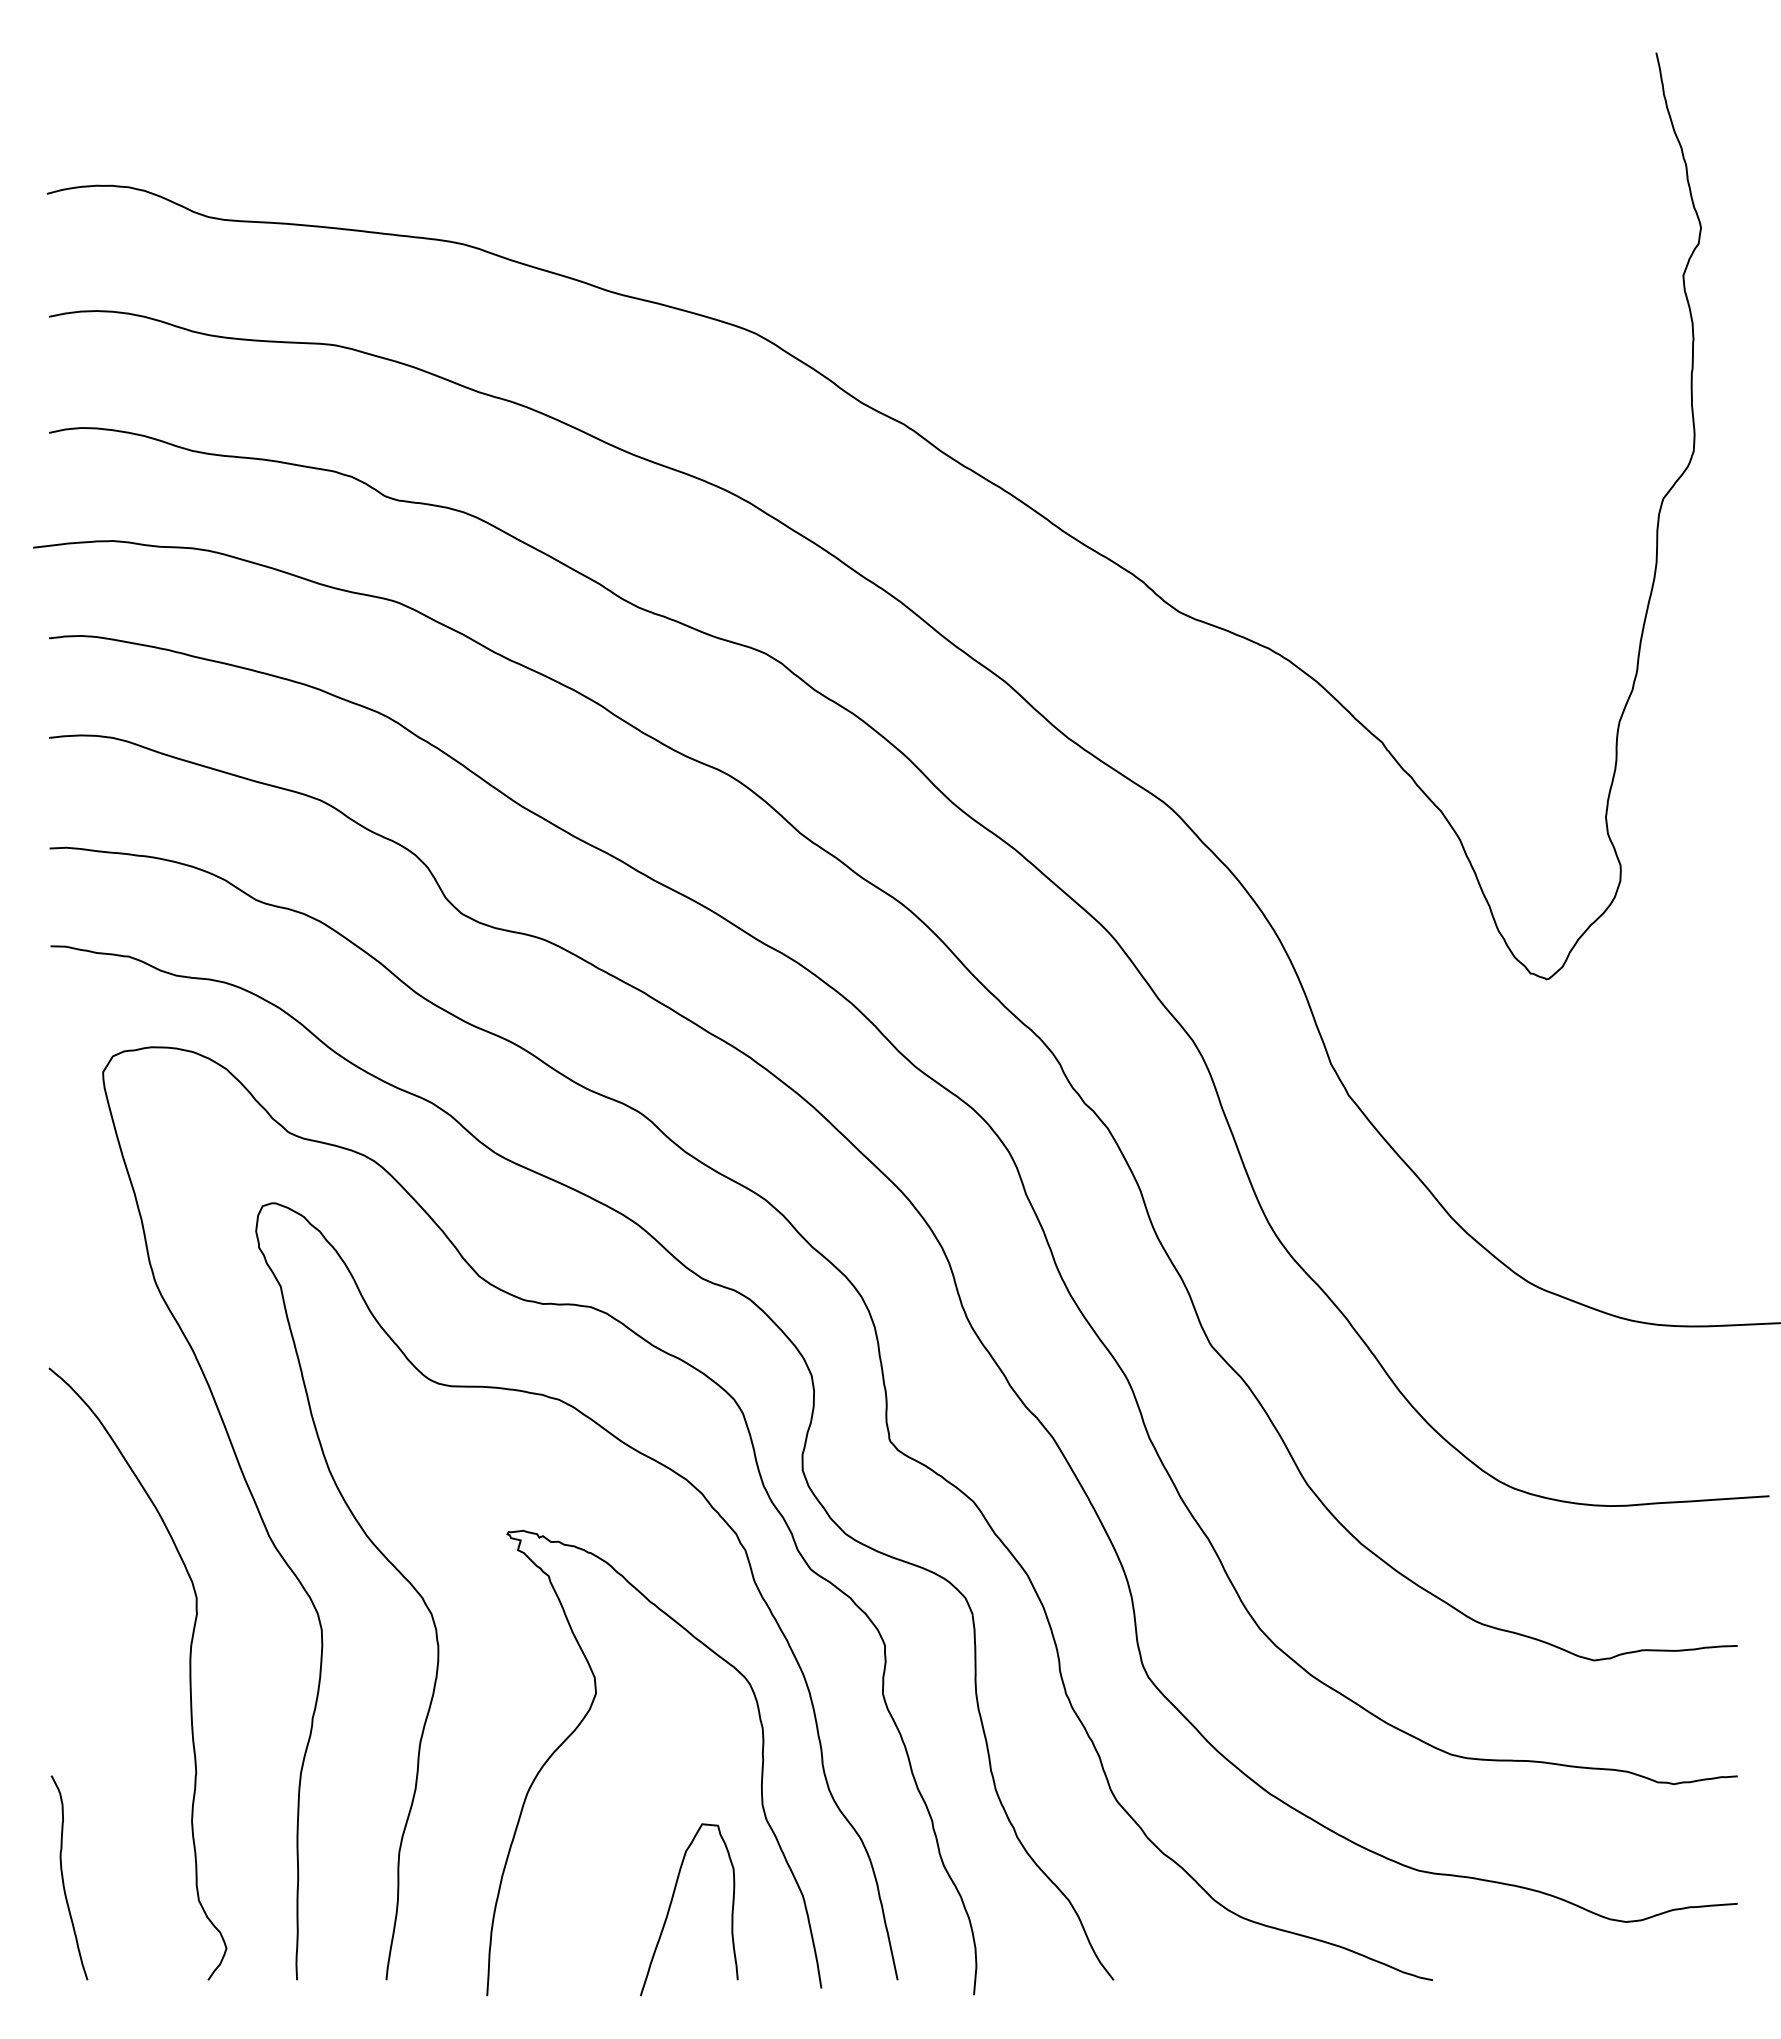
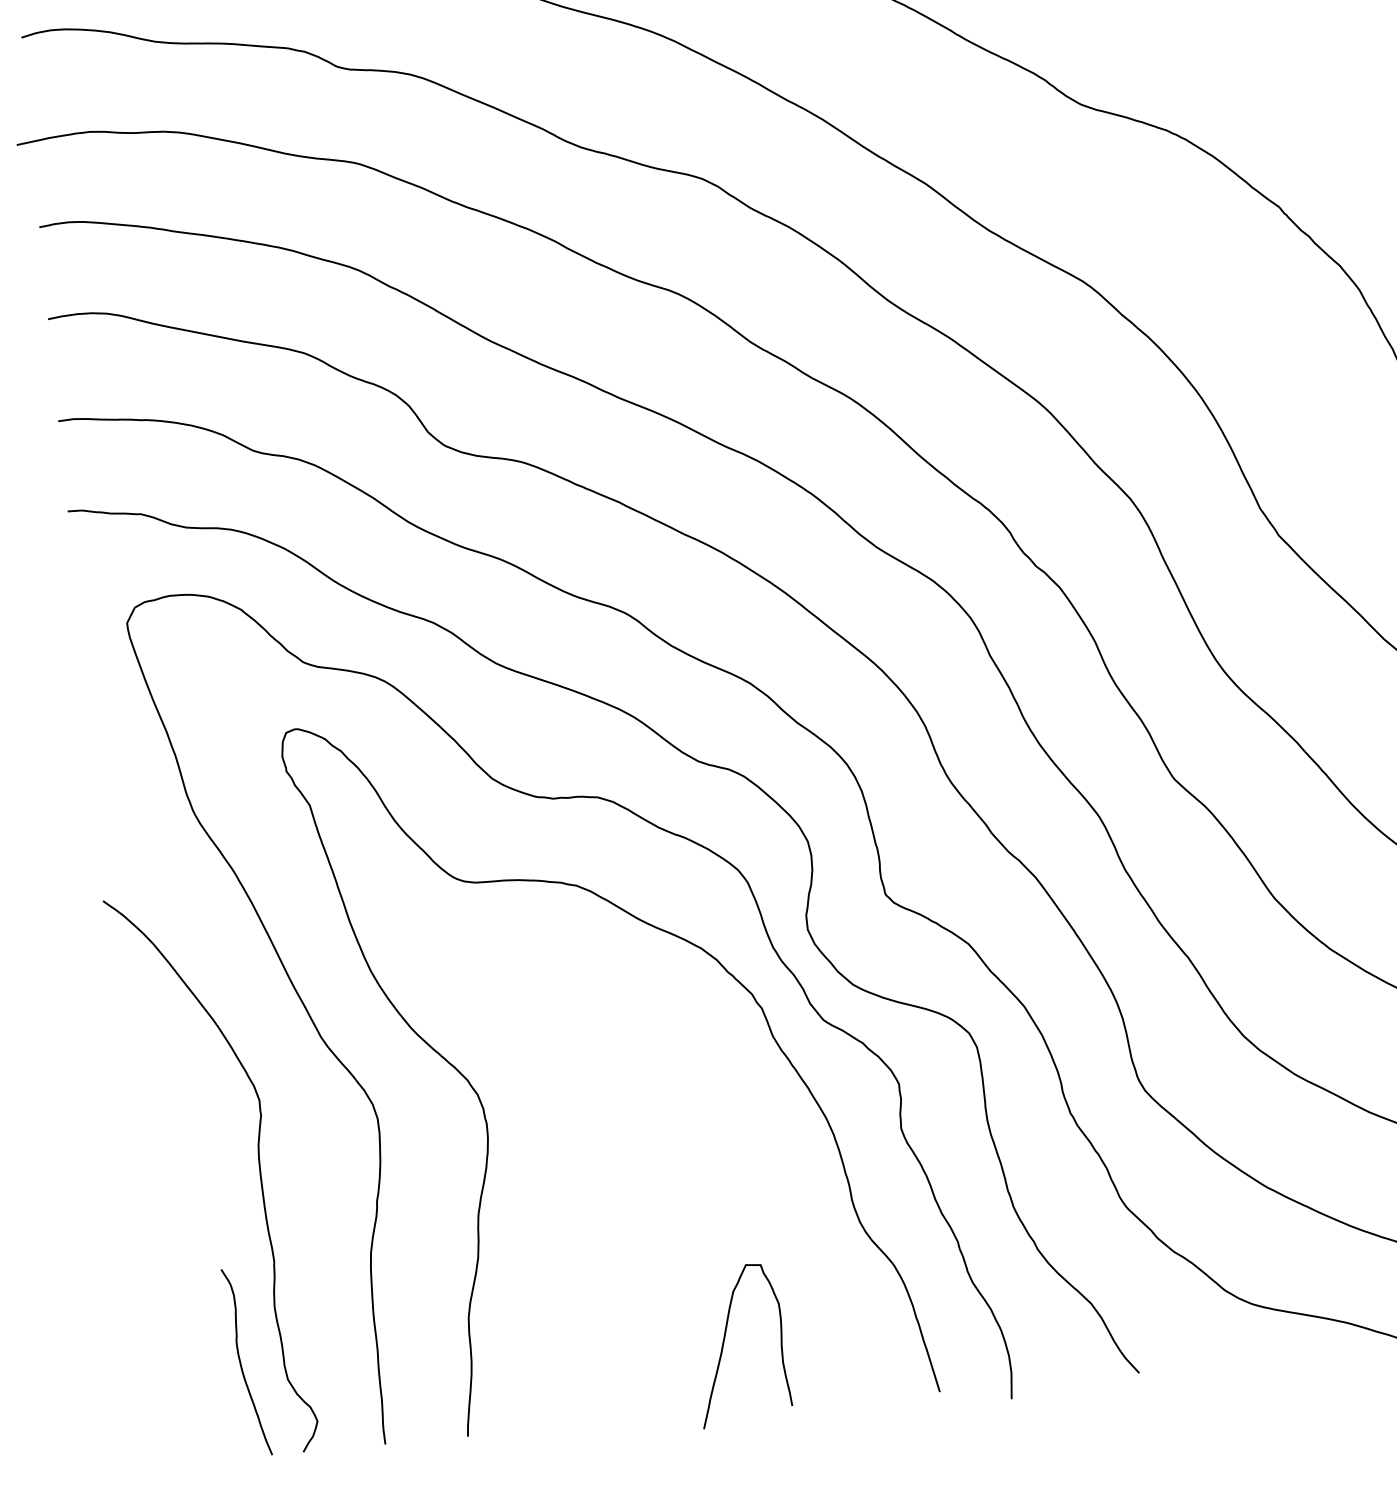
curve: (586, 1716) -> (629, 1175), removed
curve: (63, 1877) -> (241, 1362), moved

